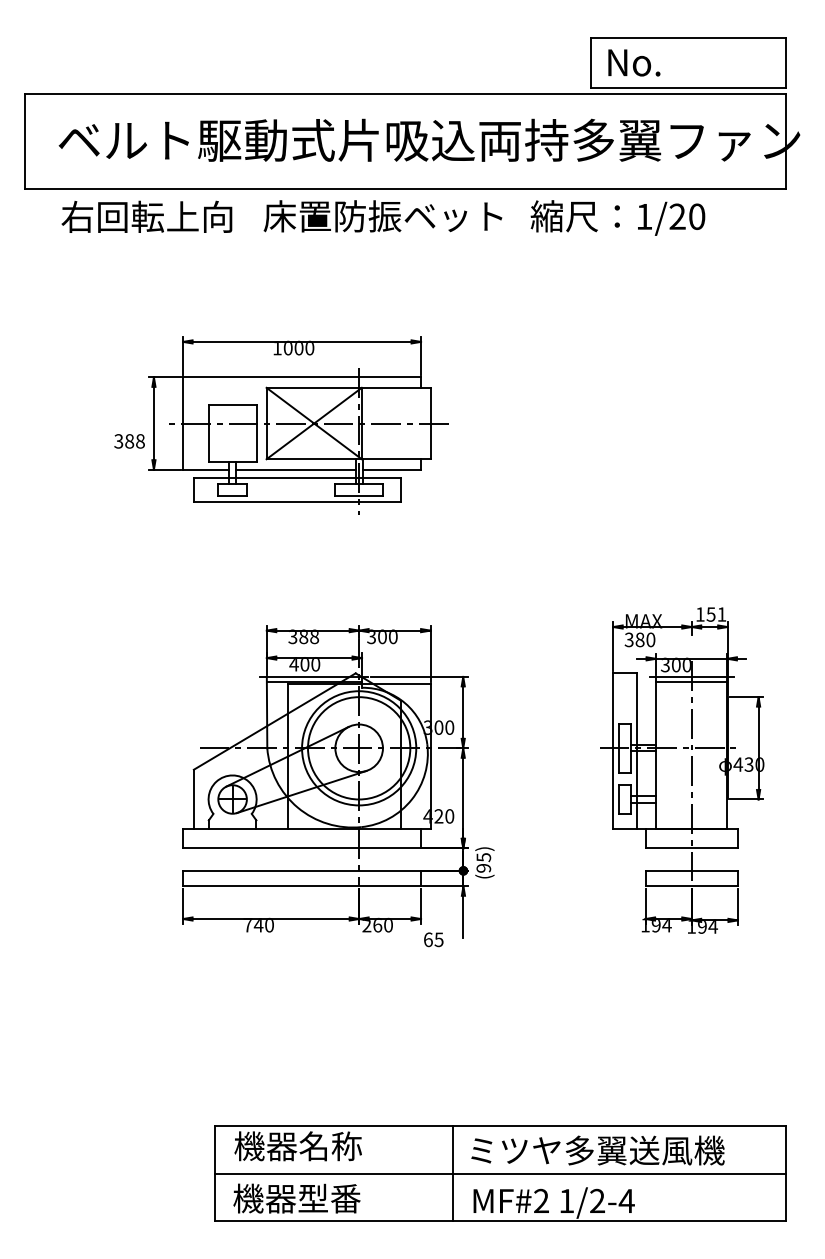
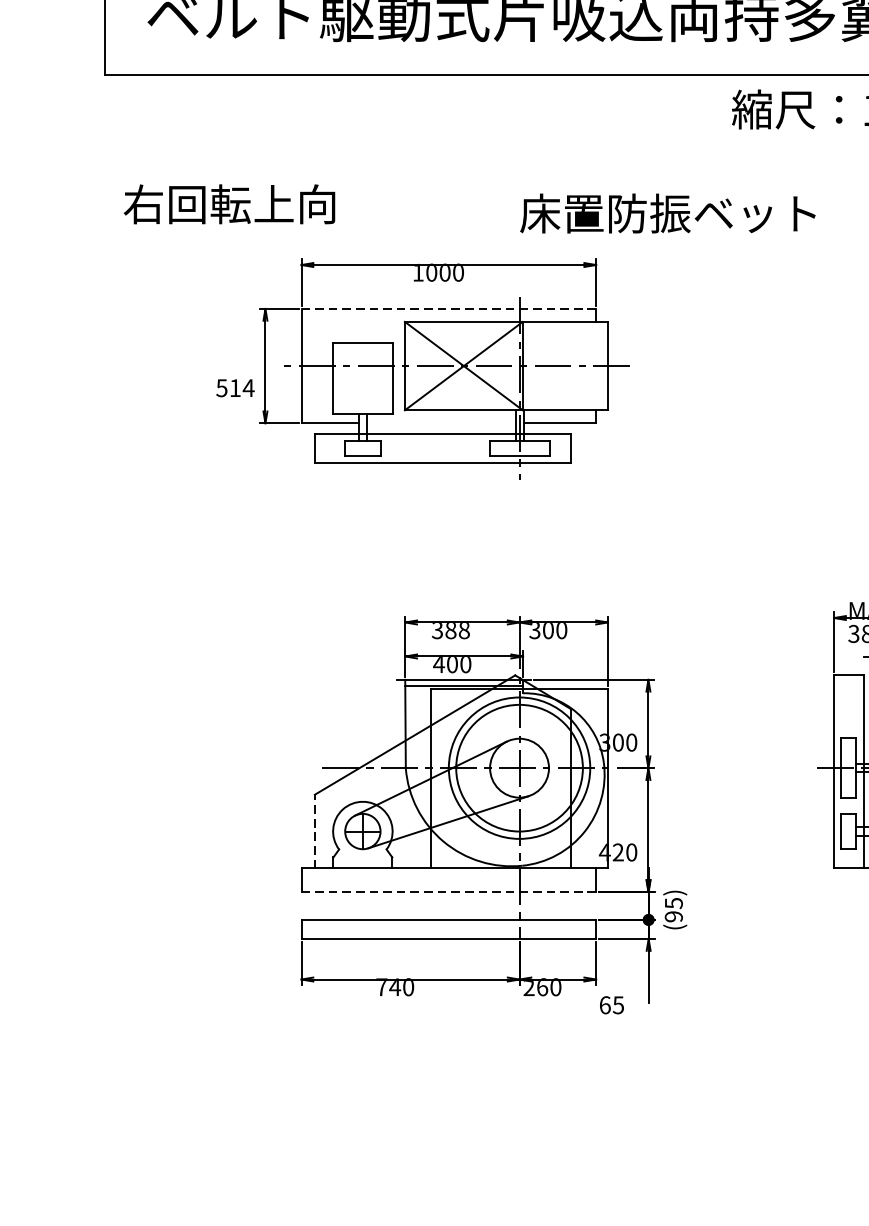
text: (146, 216) -> (229, 203), moved
text: (382, 216) -> (667, 213), moved
line: (302, 377) -> (449, 309), solid -> dashed
text: (129, 441) -> (235, 388), 388 -> 514
line: (295, 469) -> (440, 422), removed
line: (193, 799) -> (314, 831), solid -> dashed
line: (302, 848) -> (449, 892), solid -> dashed

